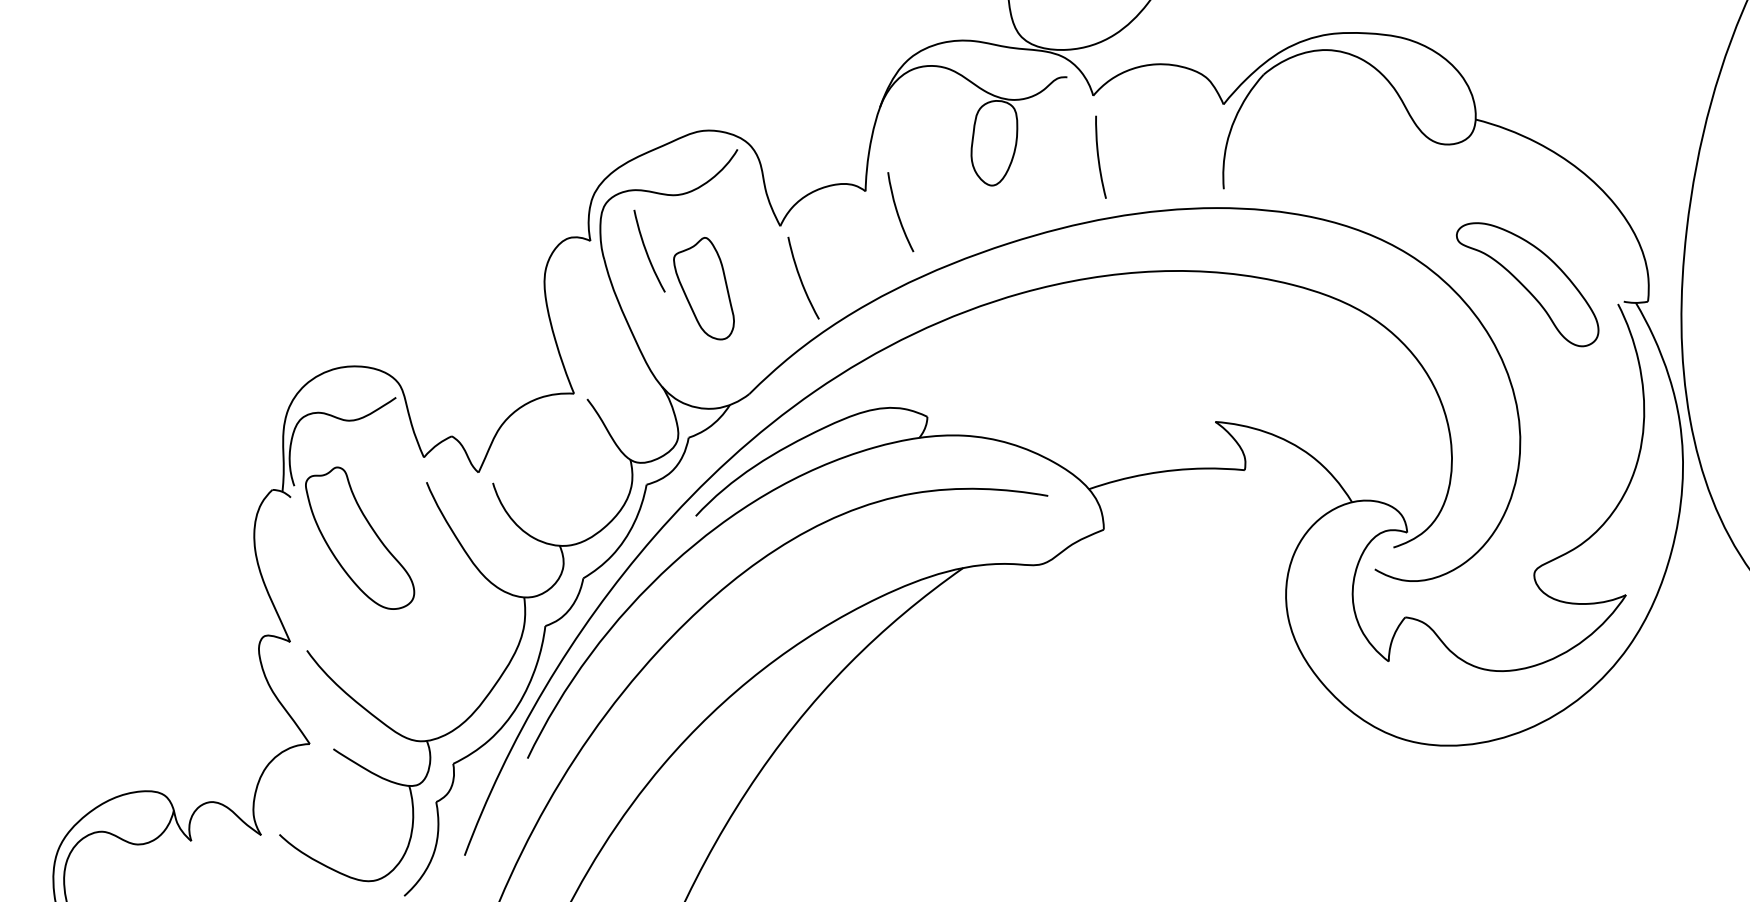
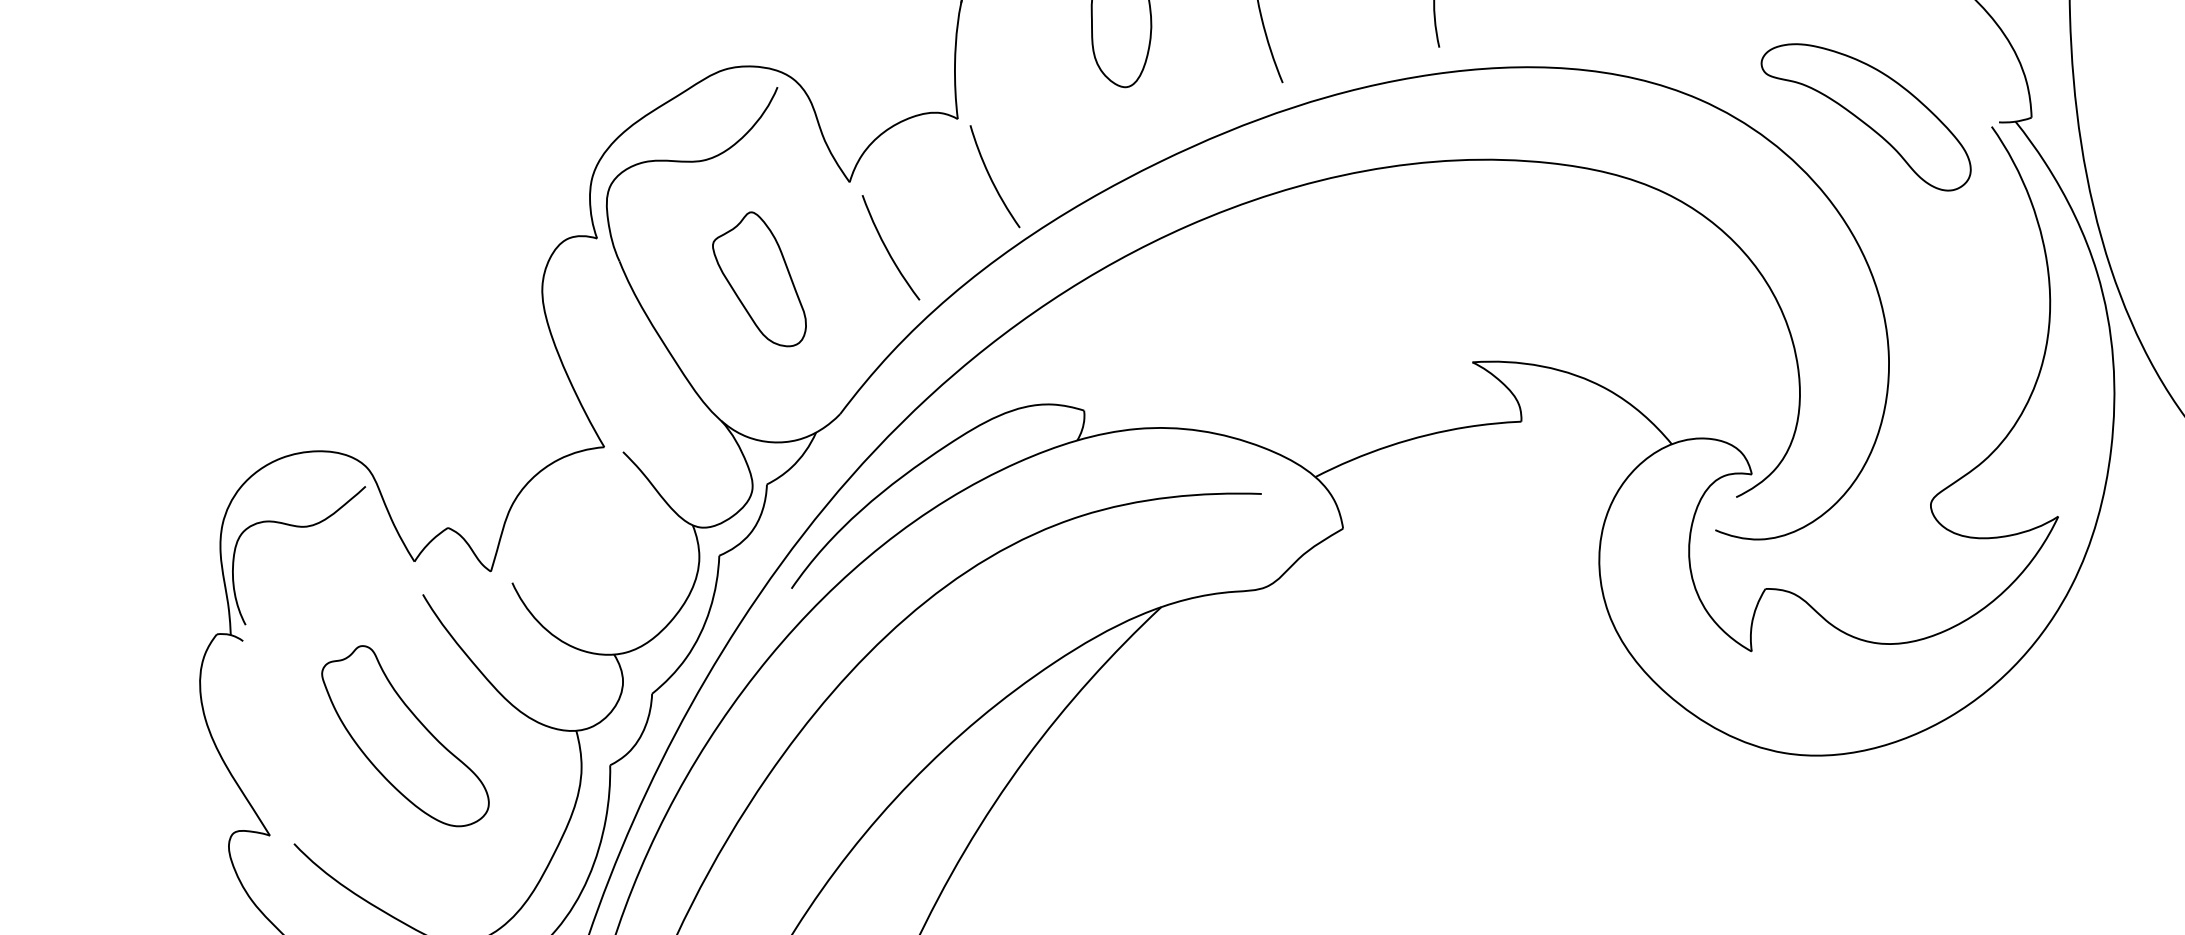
curve: (898, 212) -> (992, 177), moved
curve: (647, 251) -> (675, 241), removed
part: (360, 537) -> (405, 735), moved

